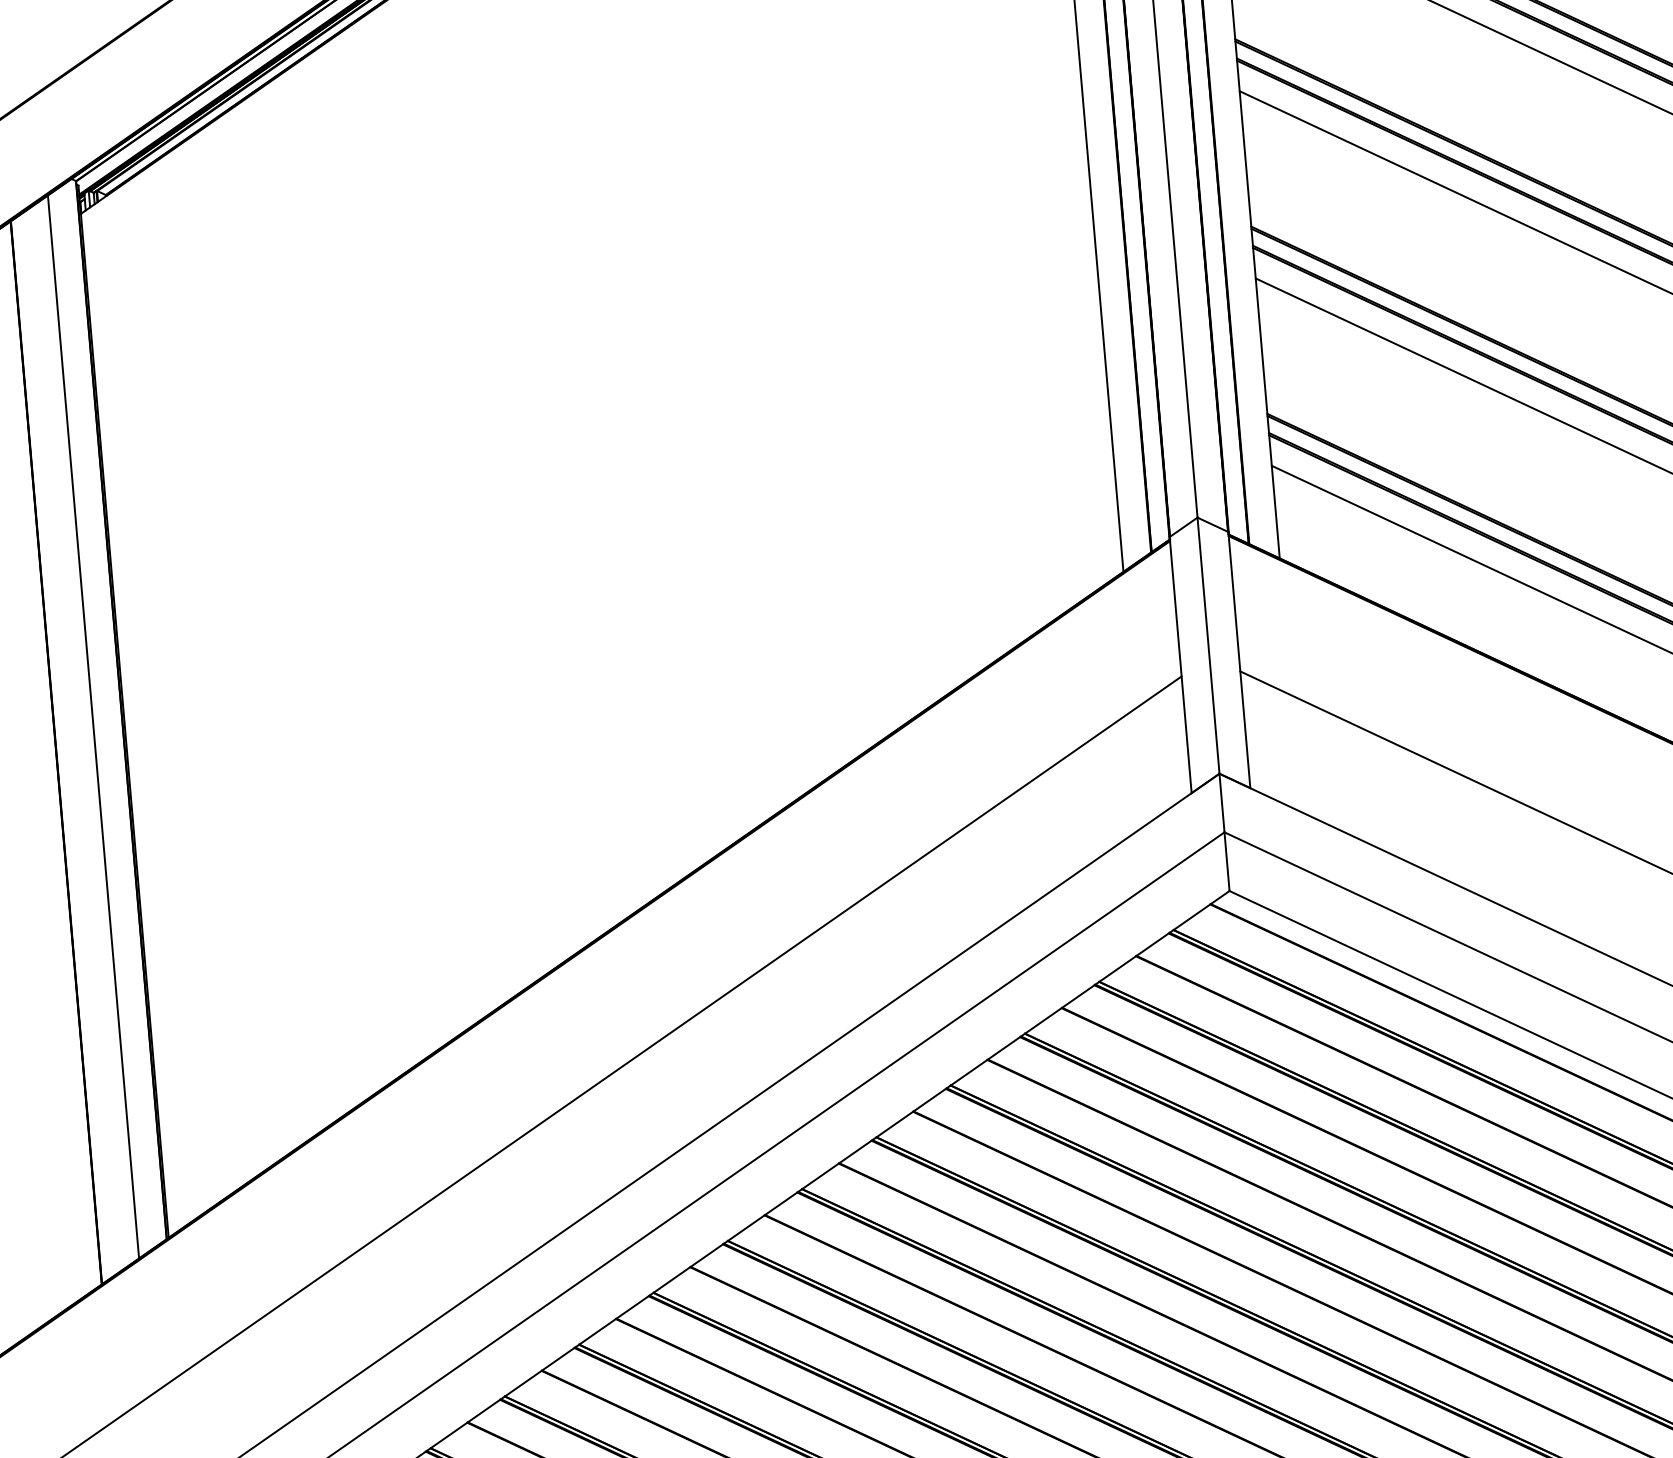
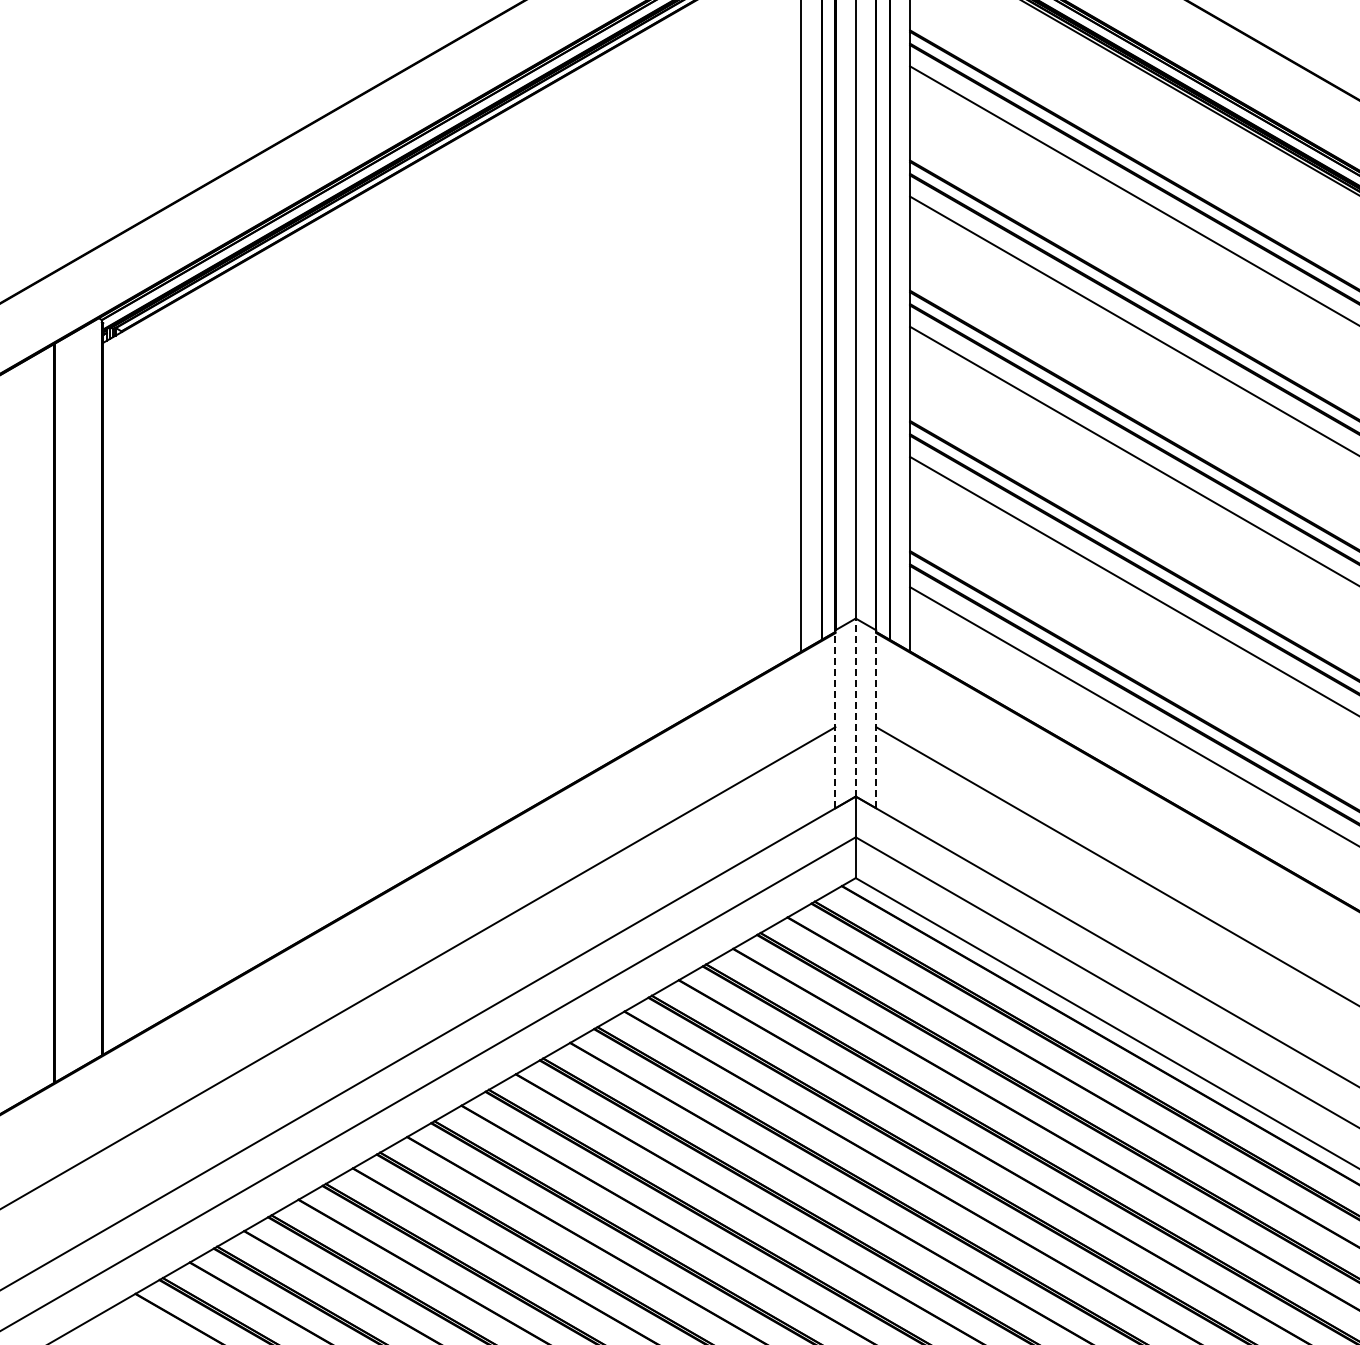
line: (1208, 645) -> (855, 707), solid -> dashed
line: (1239, 658) -> (876, 718), solid -> dashed
line: (1180, 663) -> (835, 718), solid -> dashed
line: (93, 726) -> (81, 697), removed

